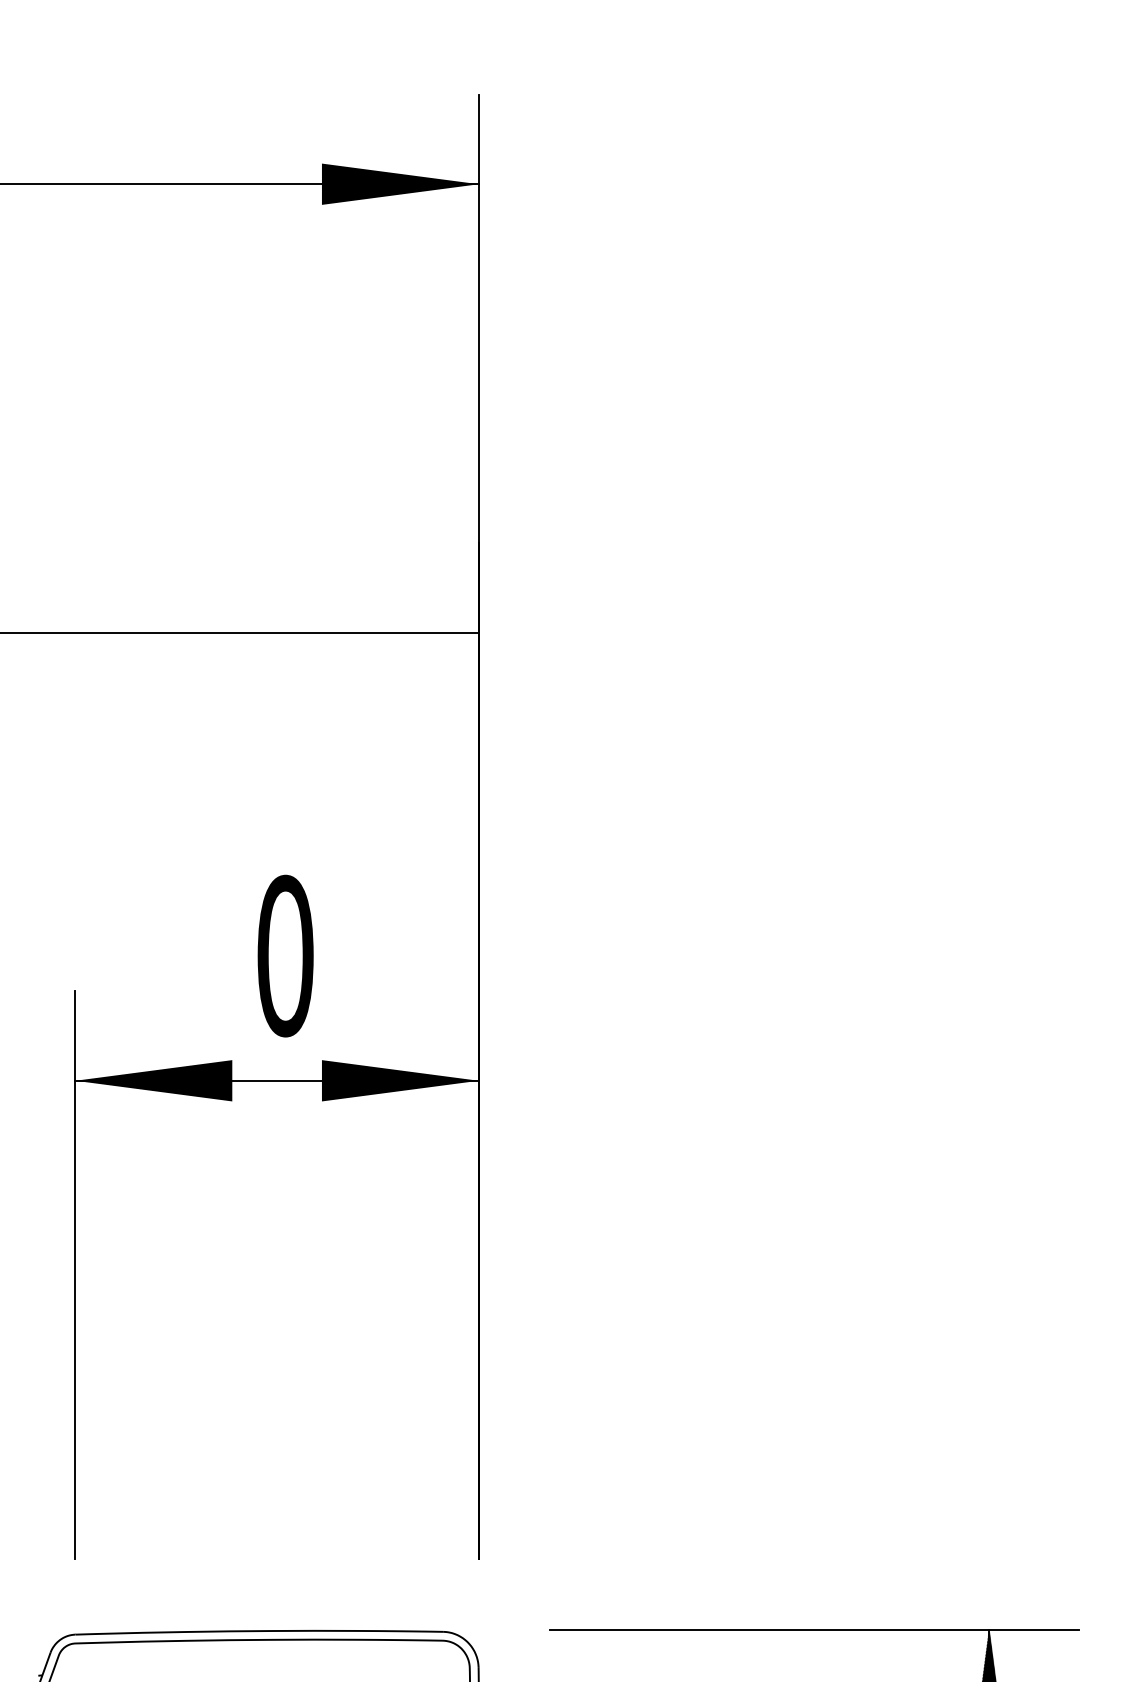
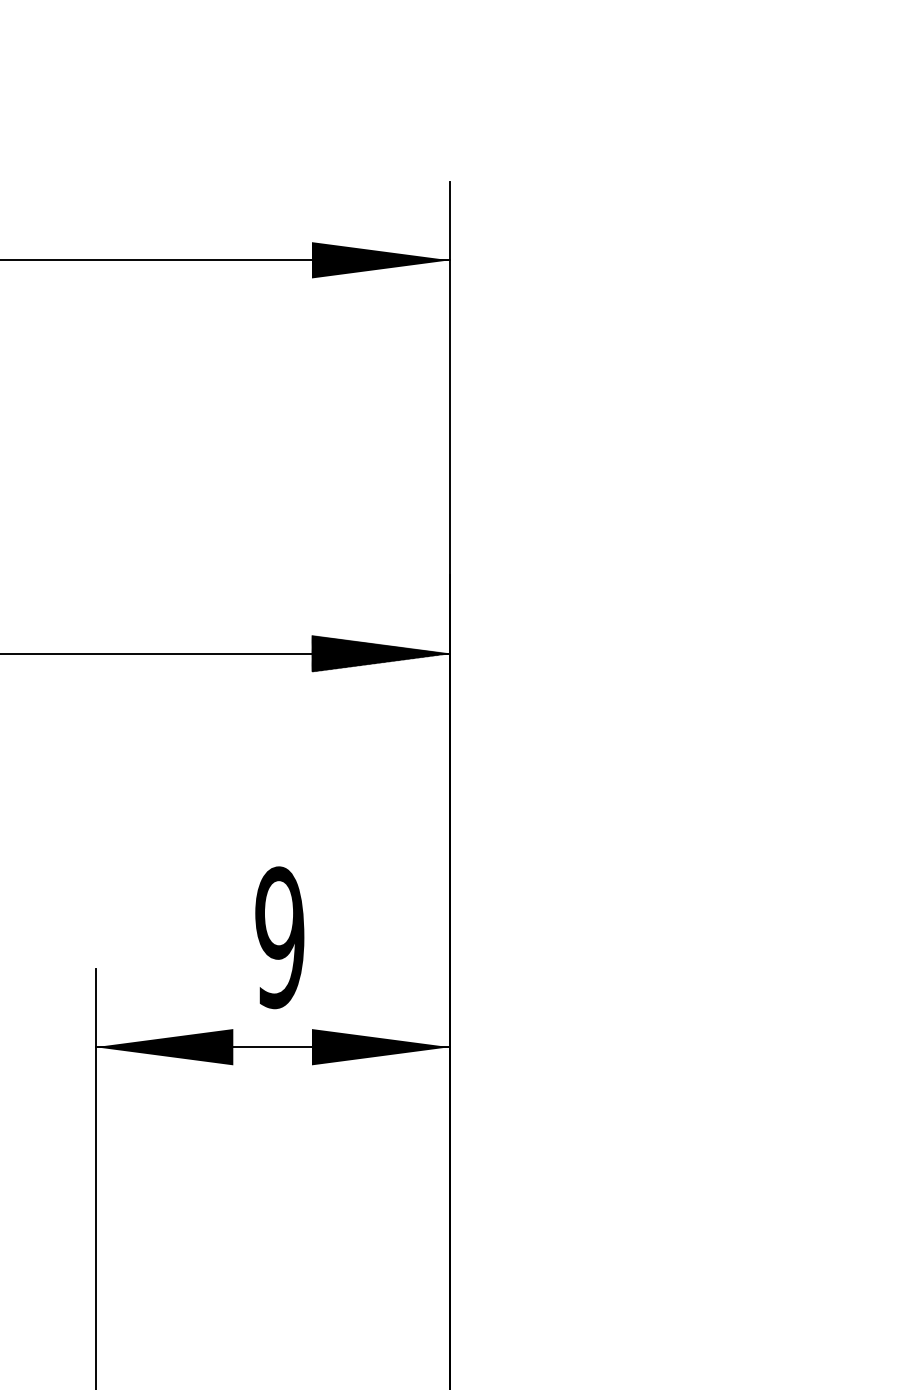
hatch: (399, 632) -> (380, 653), added
text: (285, 955) -> (279, 937), 0 -> 9

